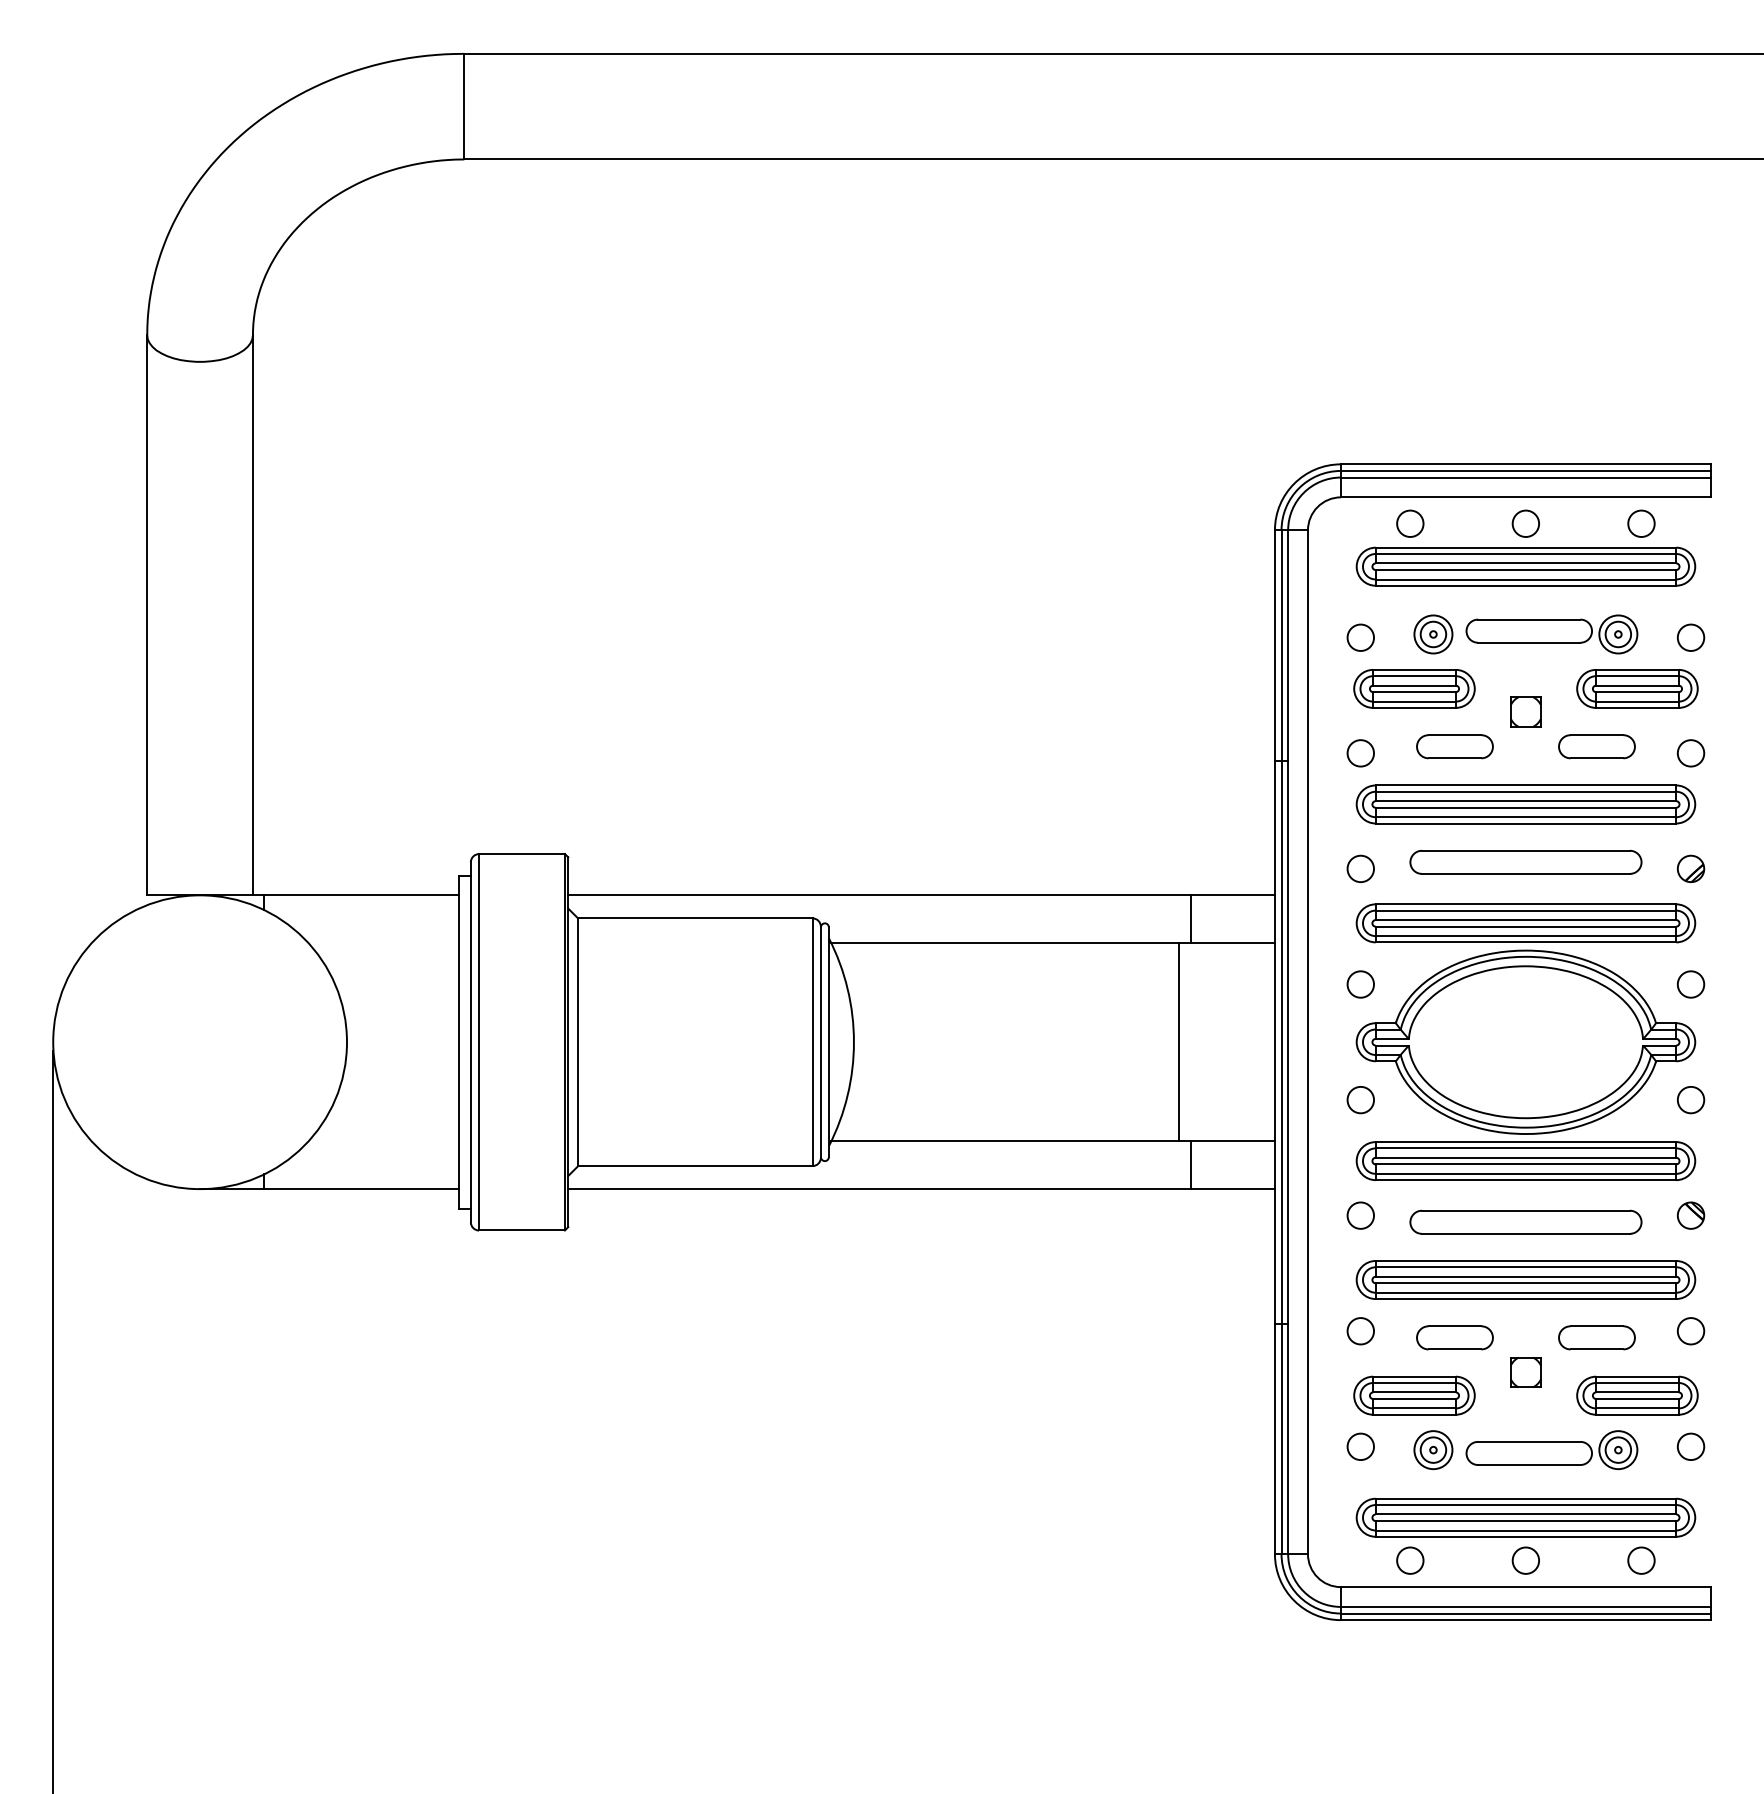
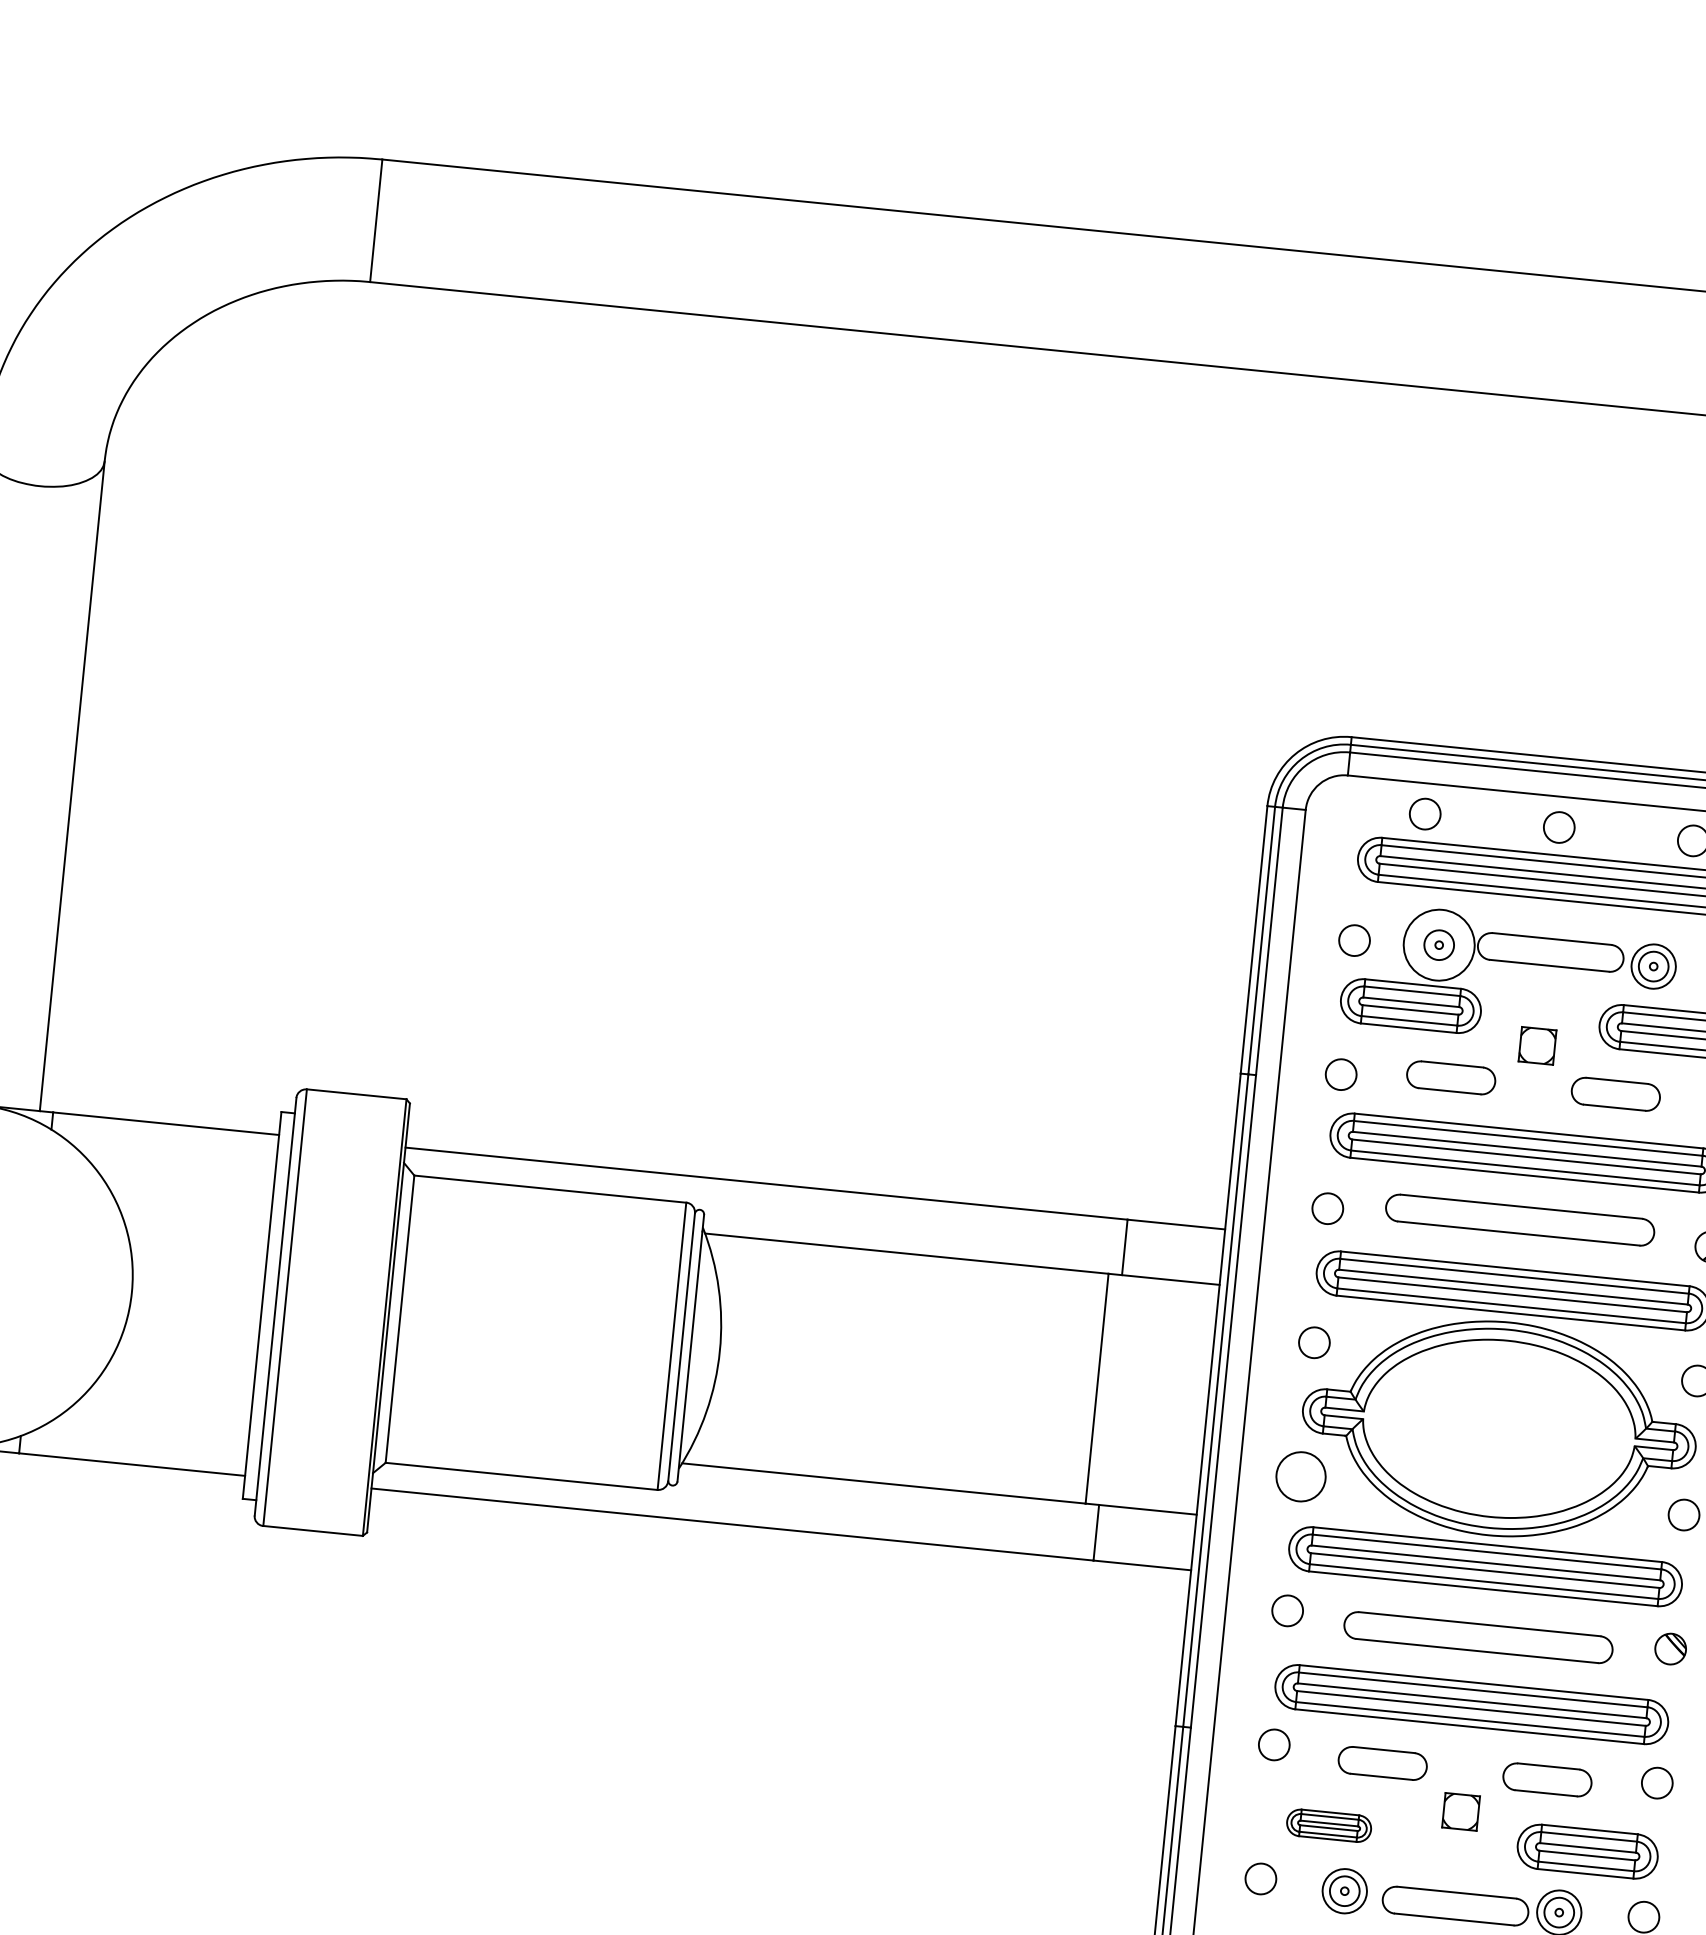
circle: (1433, 634) -> (1439, 945), size x1.6
circle: (1360, 1099) -> (1300, 1476), size x1.6
part: (1414, 1395) -> (1329, 1825), size x0.6

